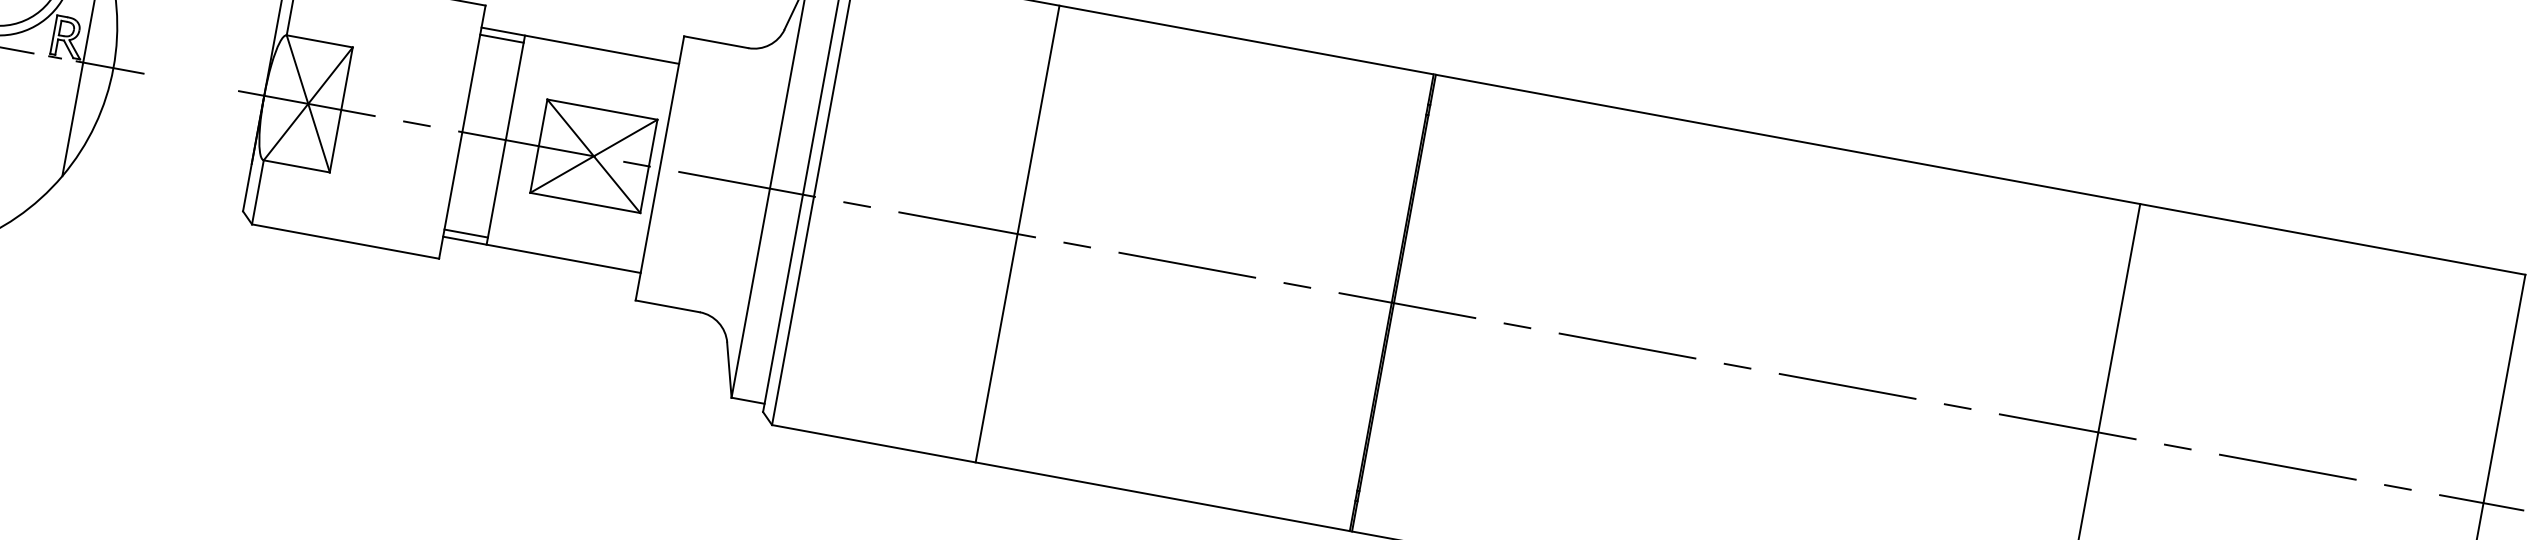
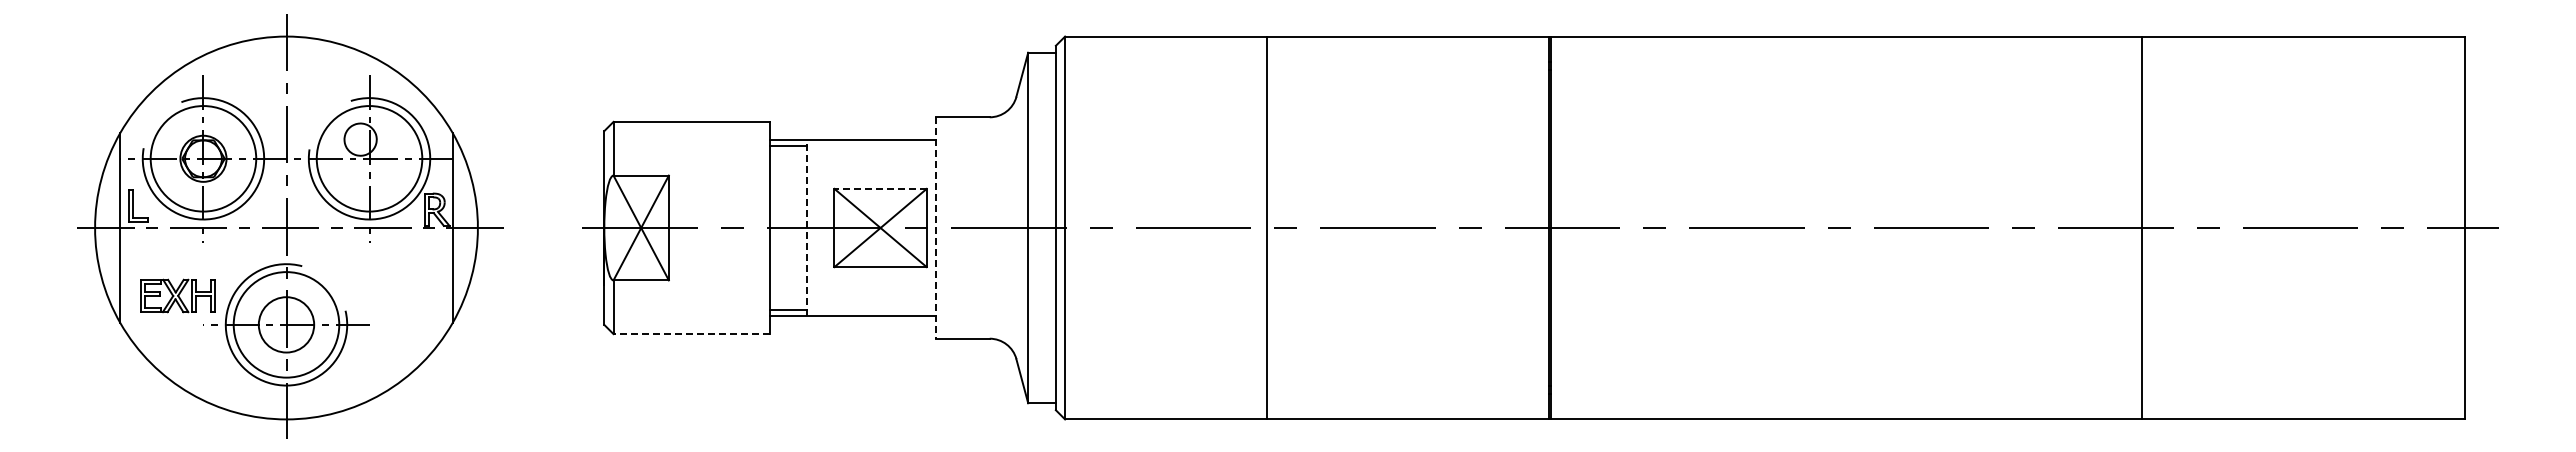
line: (602, 109) -> (880, 188), solid -> dashed
line: (505, 140) -> (806, 228), solid -> dashed
line: (659, 168) -> (935, 228), solid -> dashed
line: (1017, 233) -> (1266, 227), moved
line: (344, 241) -> (691, 334), solid -> dashed

